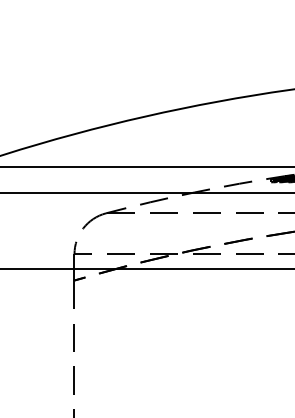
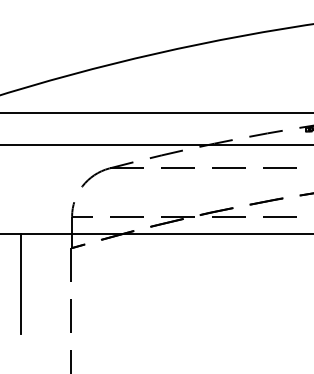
line: (31, 310) -> (21, 283), added

